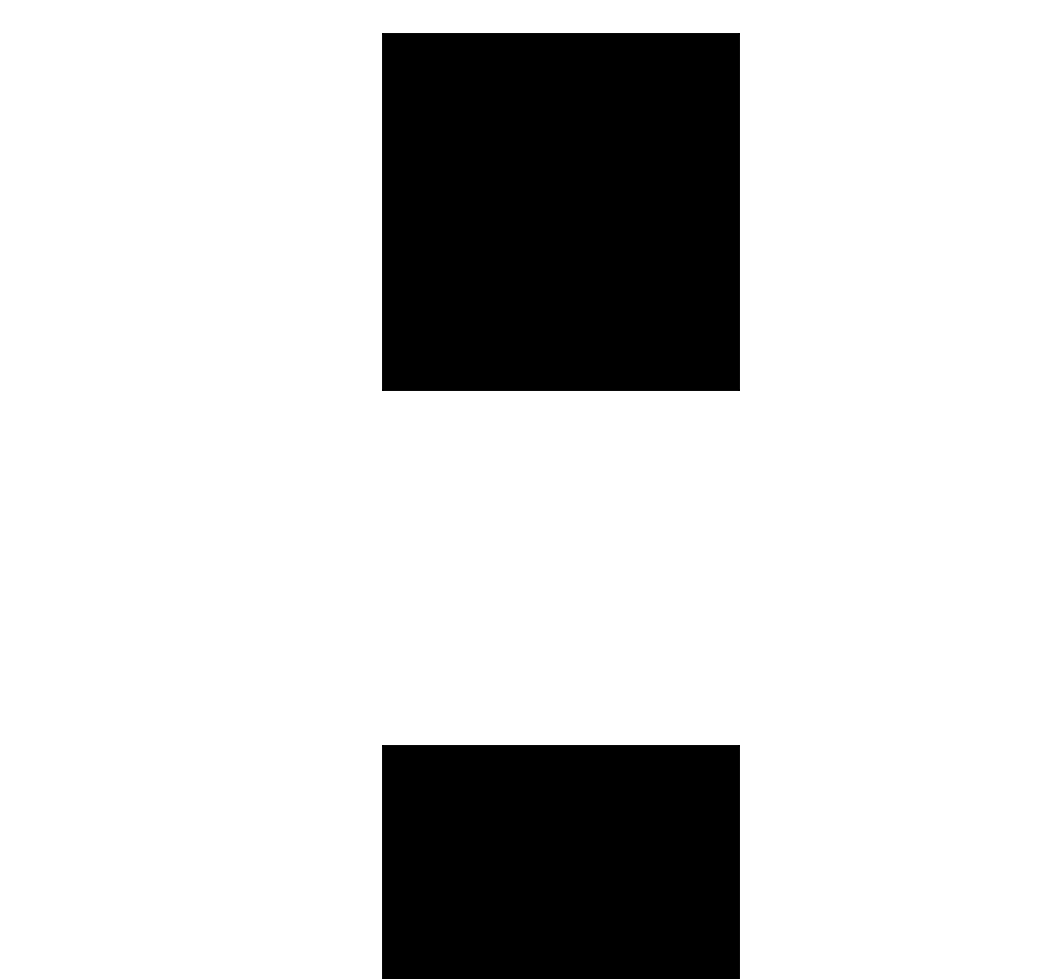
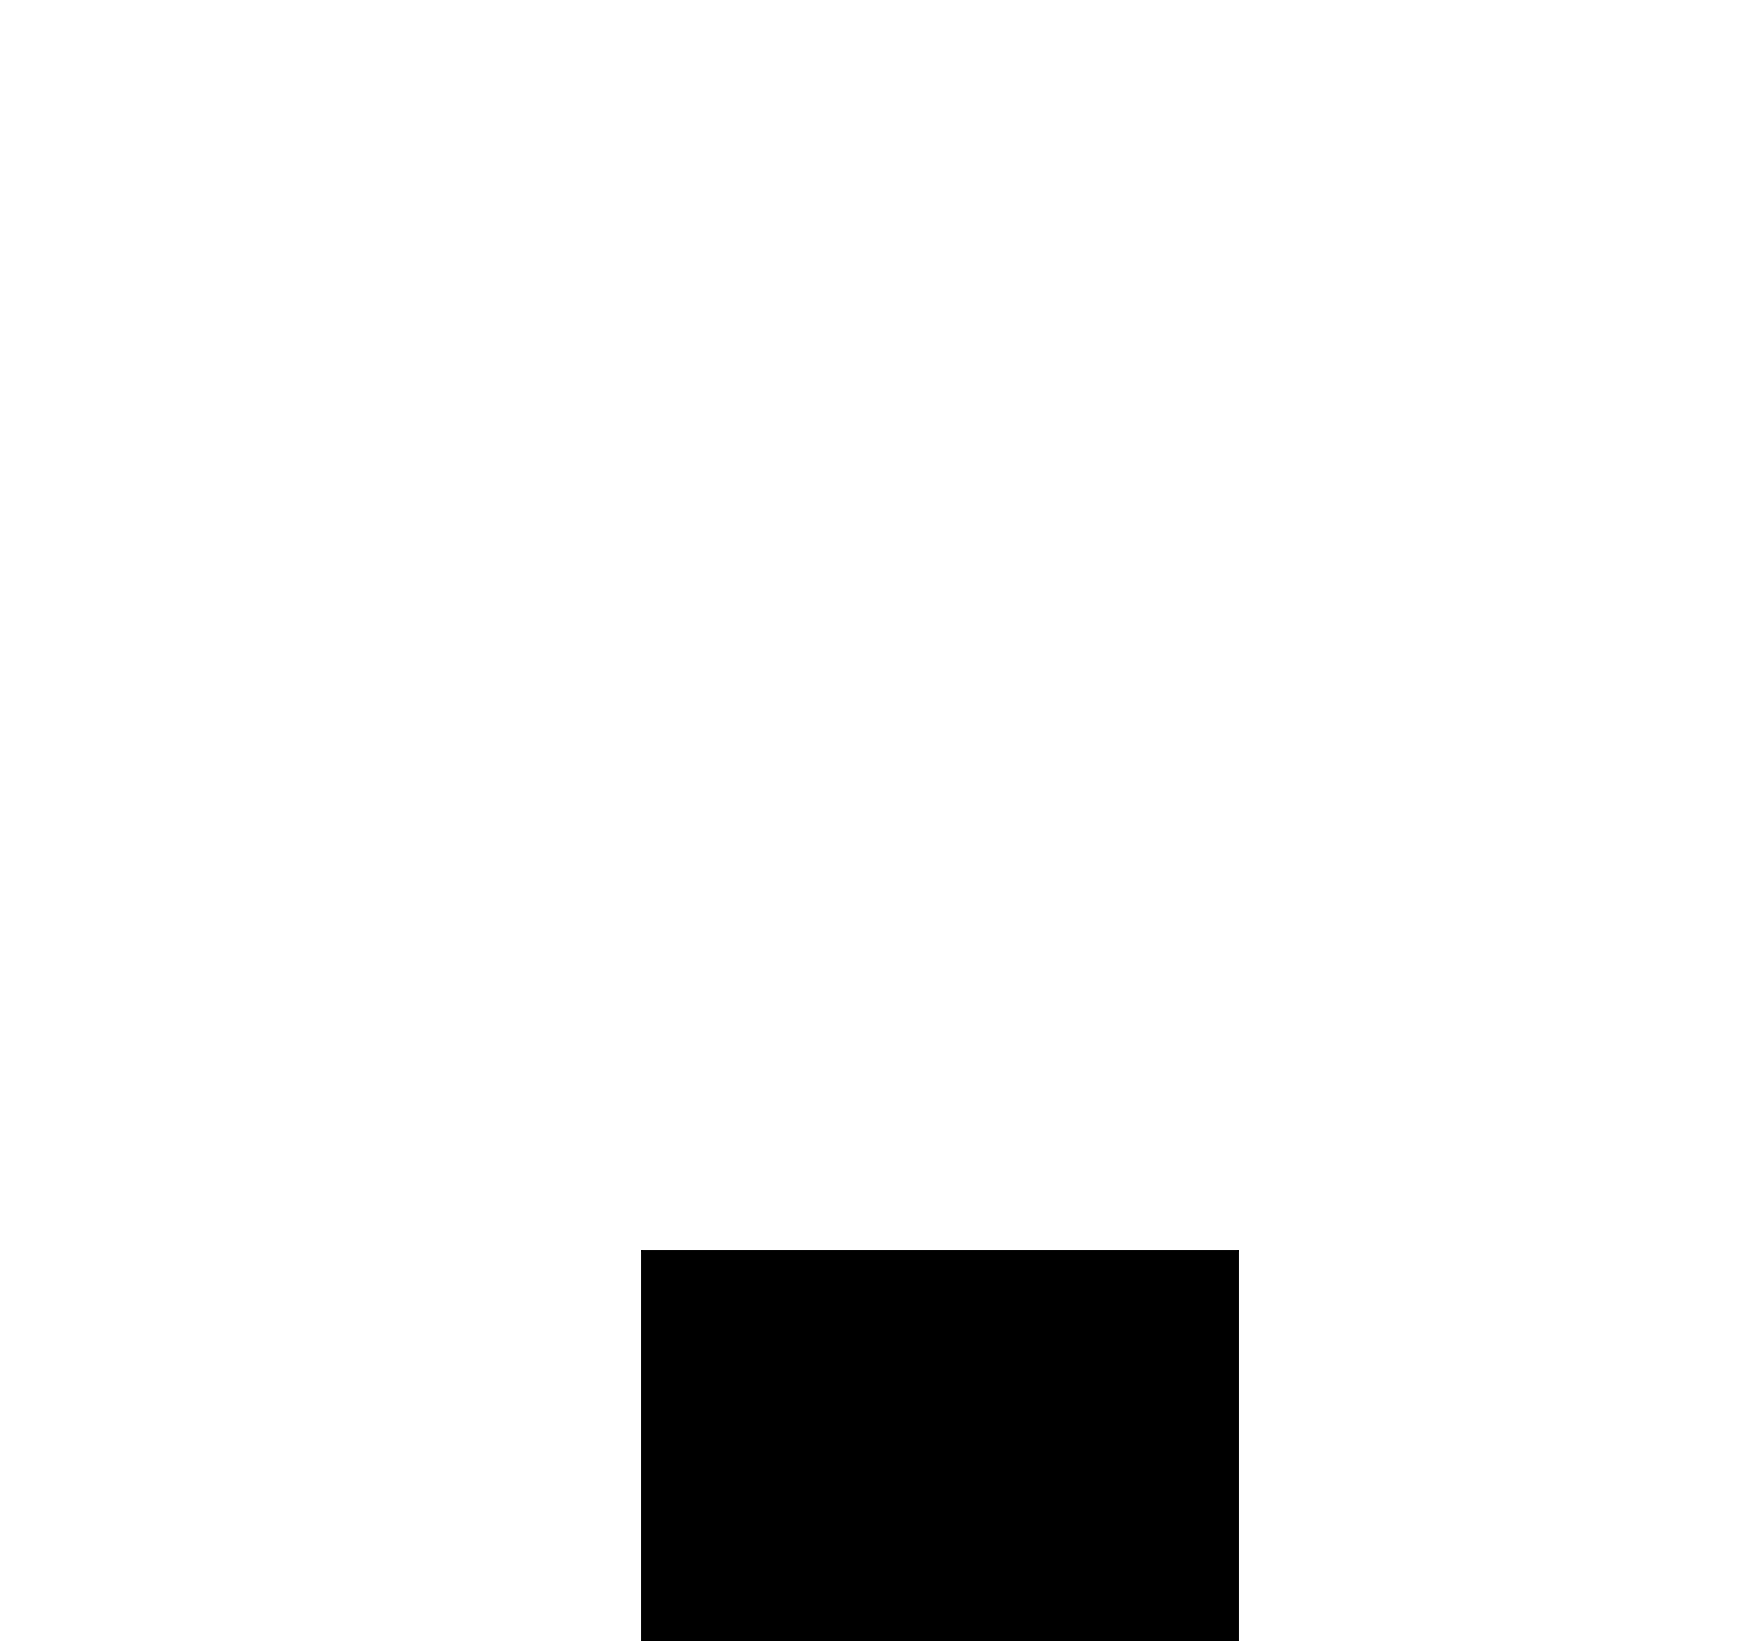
part: (560, 211) -> (939, 354), removed

